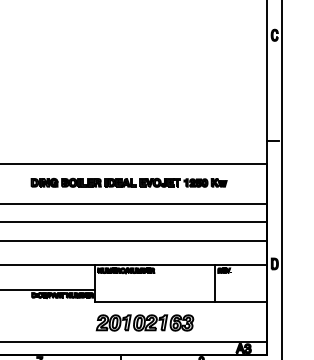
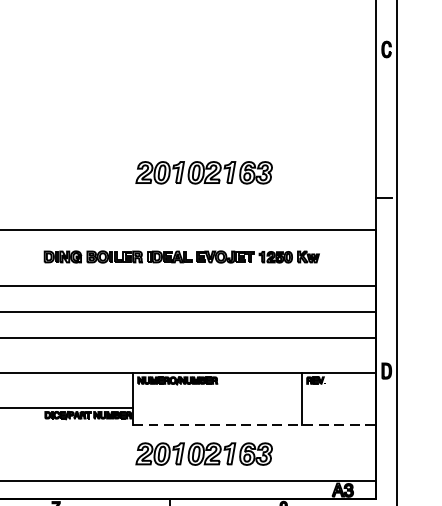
part: (144, 122) -> (203, 172), added
line: (181, 302) -> (255, 425), solid -> dashed

